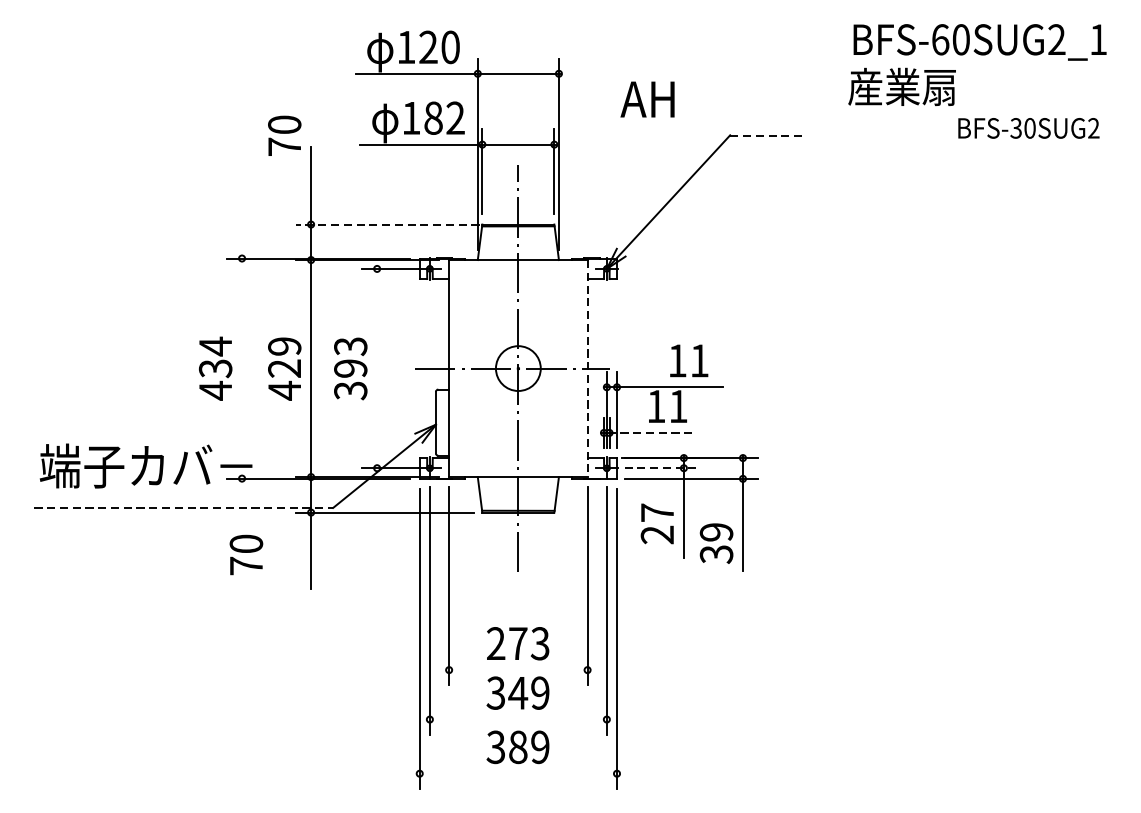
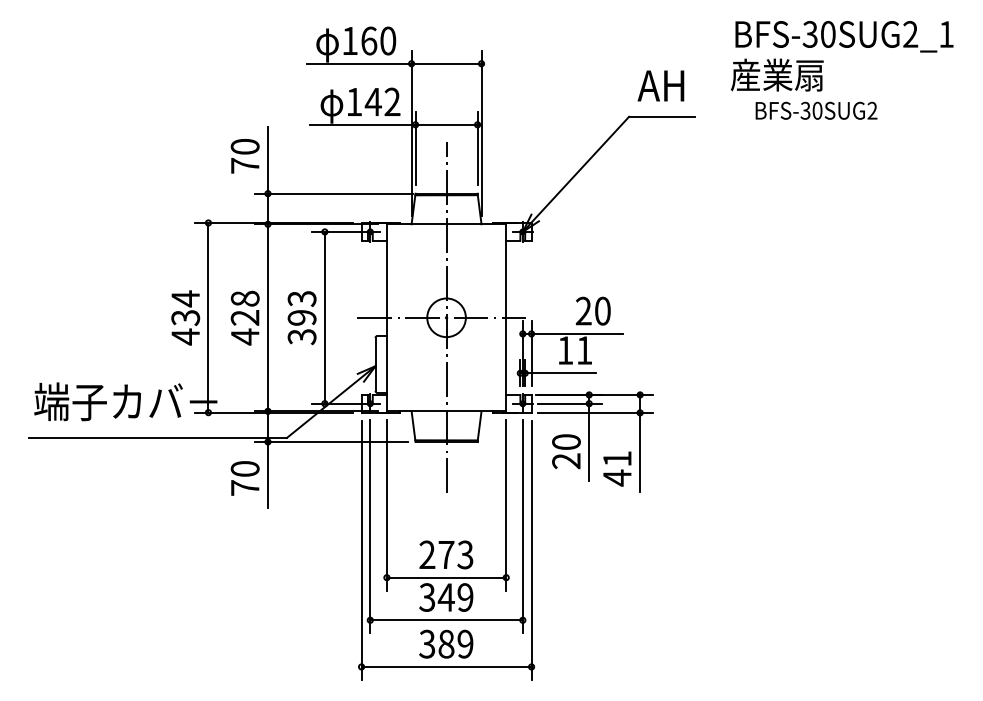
text: (939, 39) -> (809, 34), BFS-60SUG2_1 -> BFS-30SUG2_1
text: (428, 46) -> (369, 40), 120 -> 160
text: (647, 98) -> (660, 85), moved
text: (432, 117) -> (372, 101), 182 -> 142
text: (1028, 128) -> (816, 110), moved
text: (283, 136) -> (244, 156), moved
line: (768, 136) -> (662, 117), dashed -> solid
line: (387, 224) -> (333, 193), dashed -> solid
text: (283, 346) -> (244, 298), 429 -> 428
text: (687, 360) -> (592, 310), 11 -> 20
line: (242, 368) -> (208, 317), added
line: (376, 368) -> (324, 317), added
line: (587, 368) -> (506, 317), dashed -> solid
line: (650, 433) -> (560, 373), dashed -> solid
line: (662, 468) -> (570, 403), dashed -> solid
line: (184, 507) -> (158, 437), dashed -> solid
text: (657, 512) -> (566, 441), 27 -> 20
text: (716, 543) -> (617, 468), 39 -> 41
text: (245, 555) -> (244, 478), moved
line: (518, 669) -> (446, 577), added
line: (518, 719) -> (446, 620), added
line: (518, 773) -> (446, 666), added

